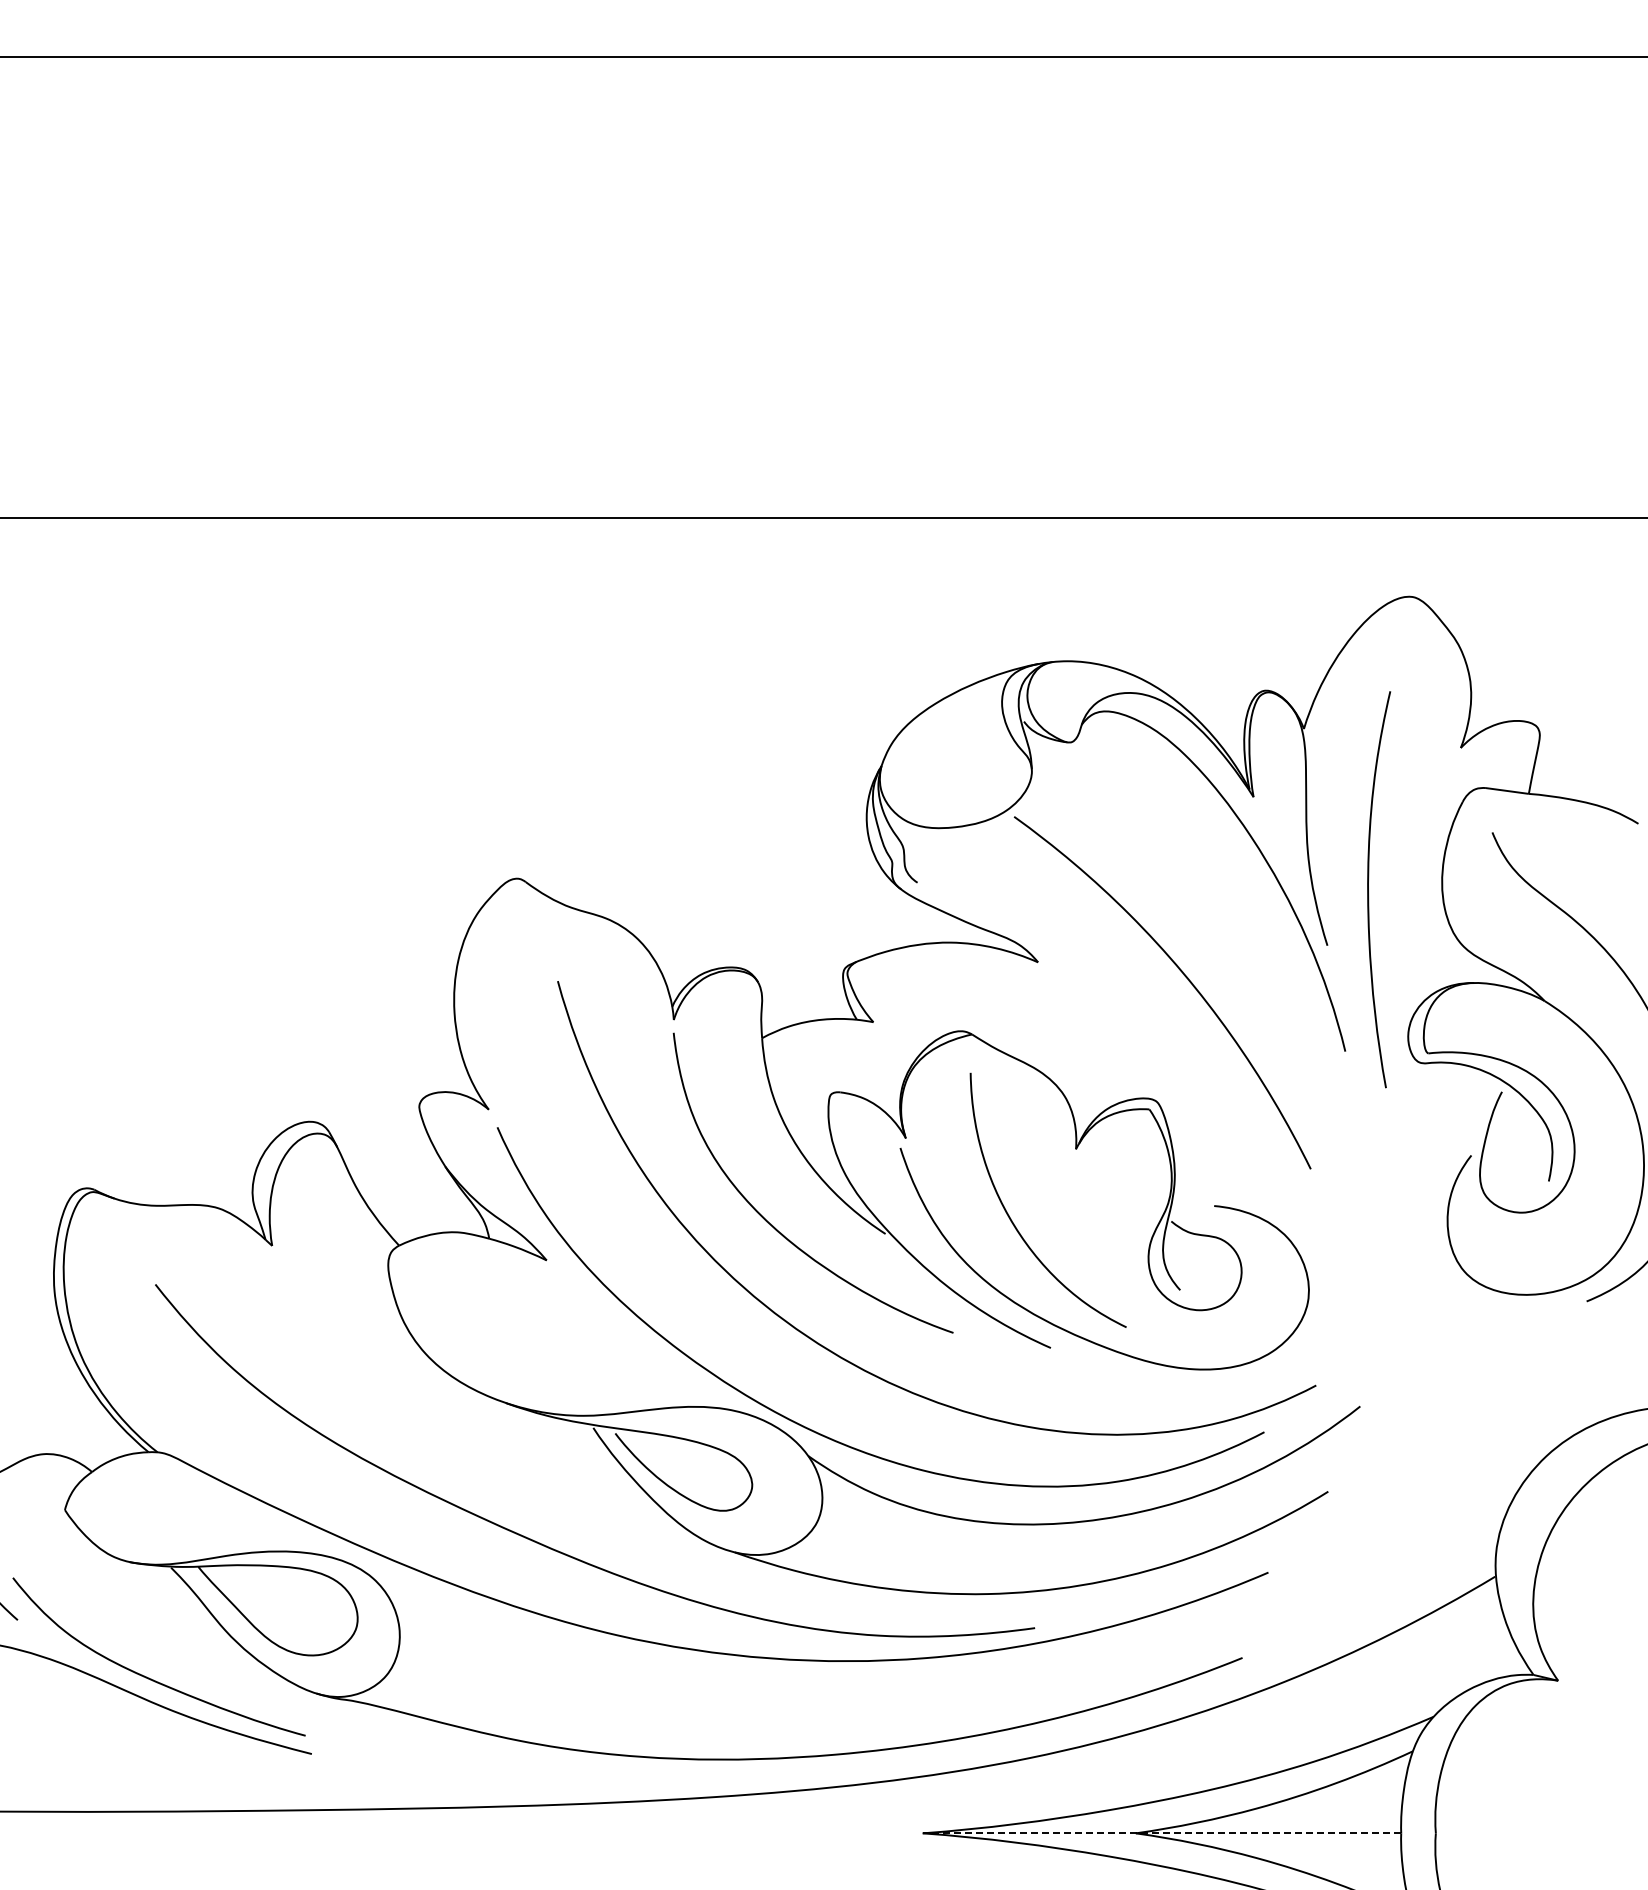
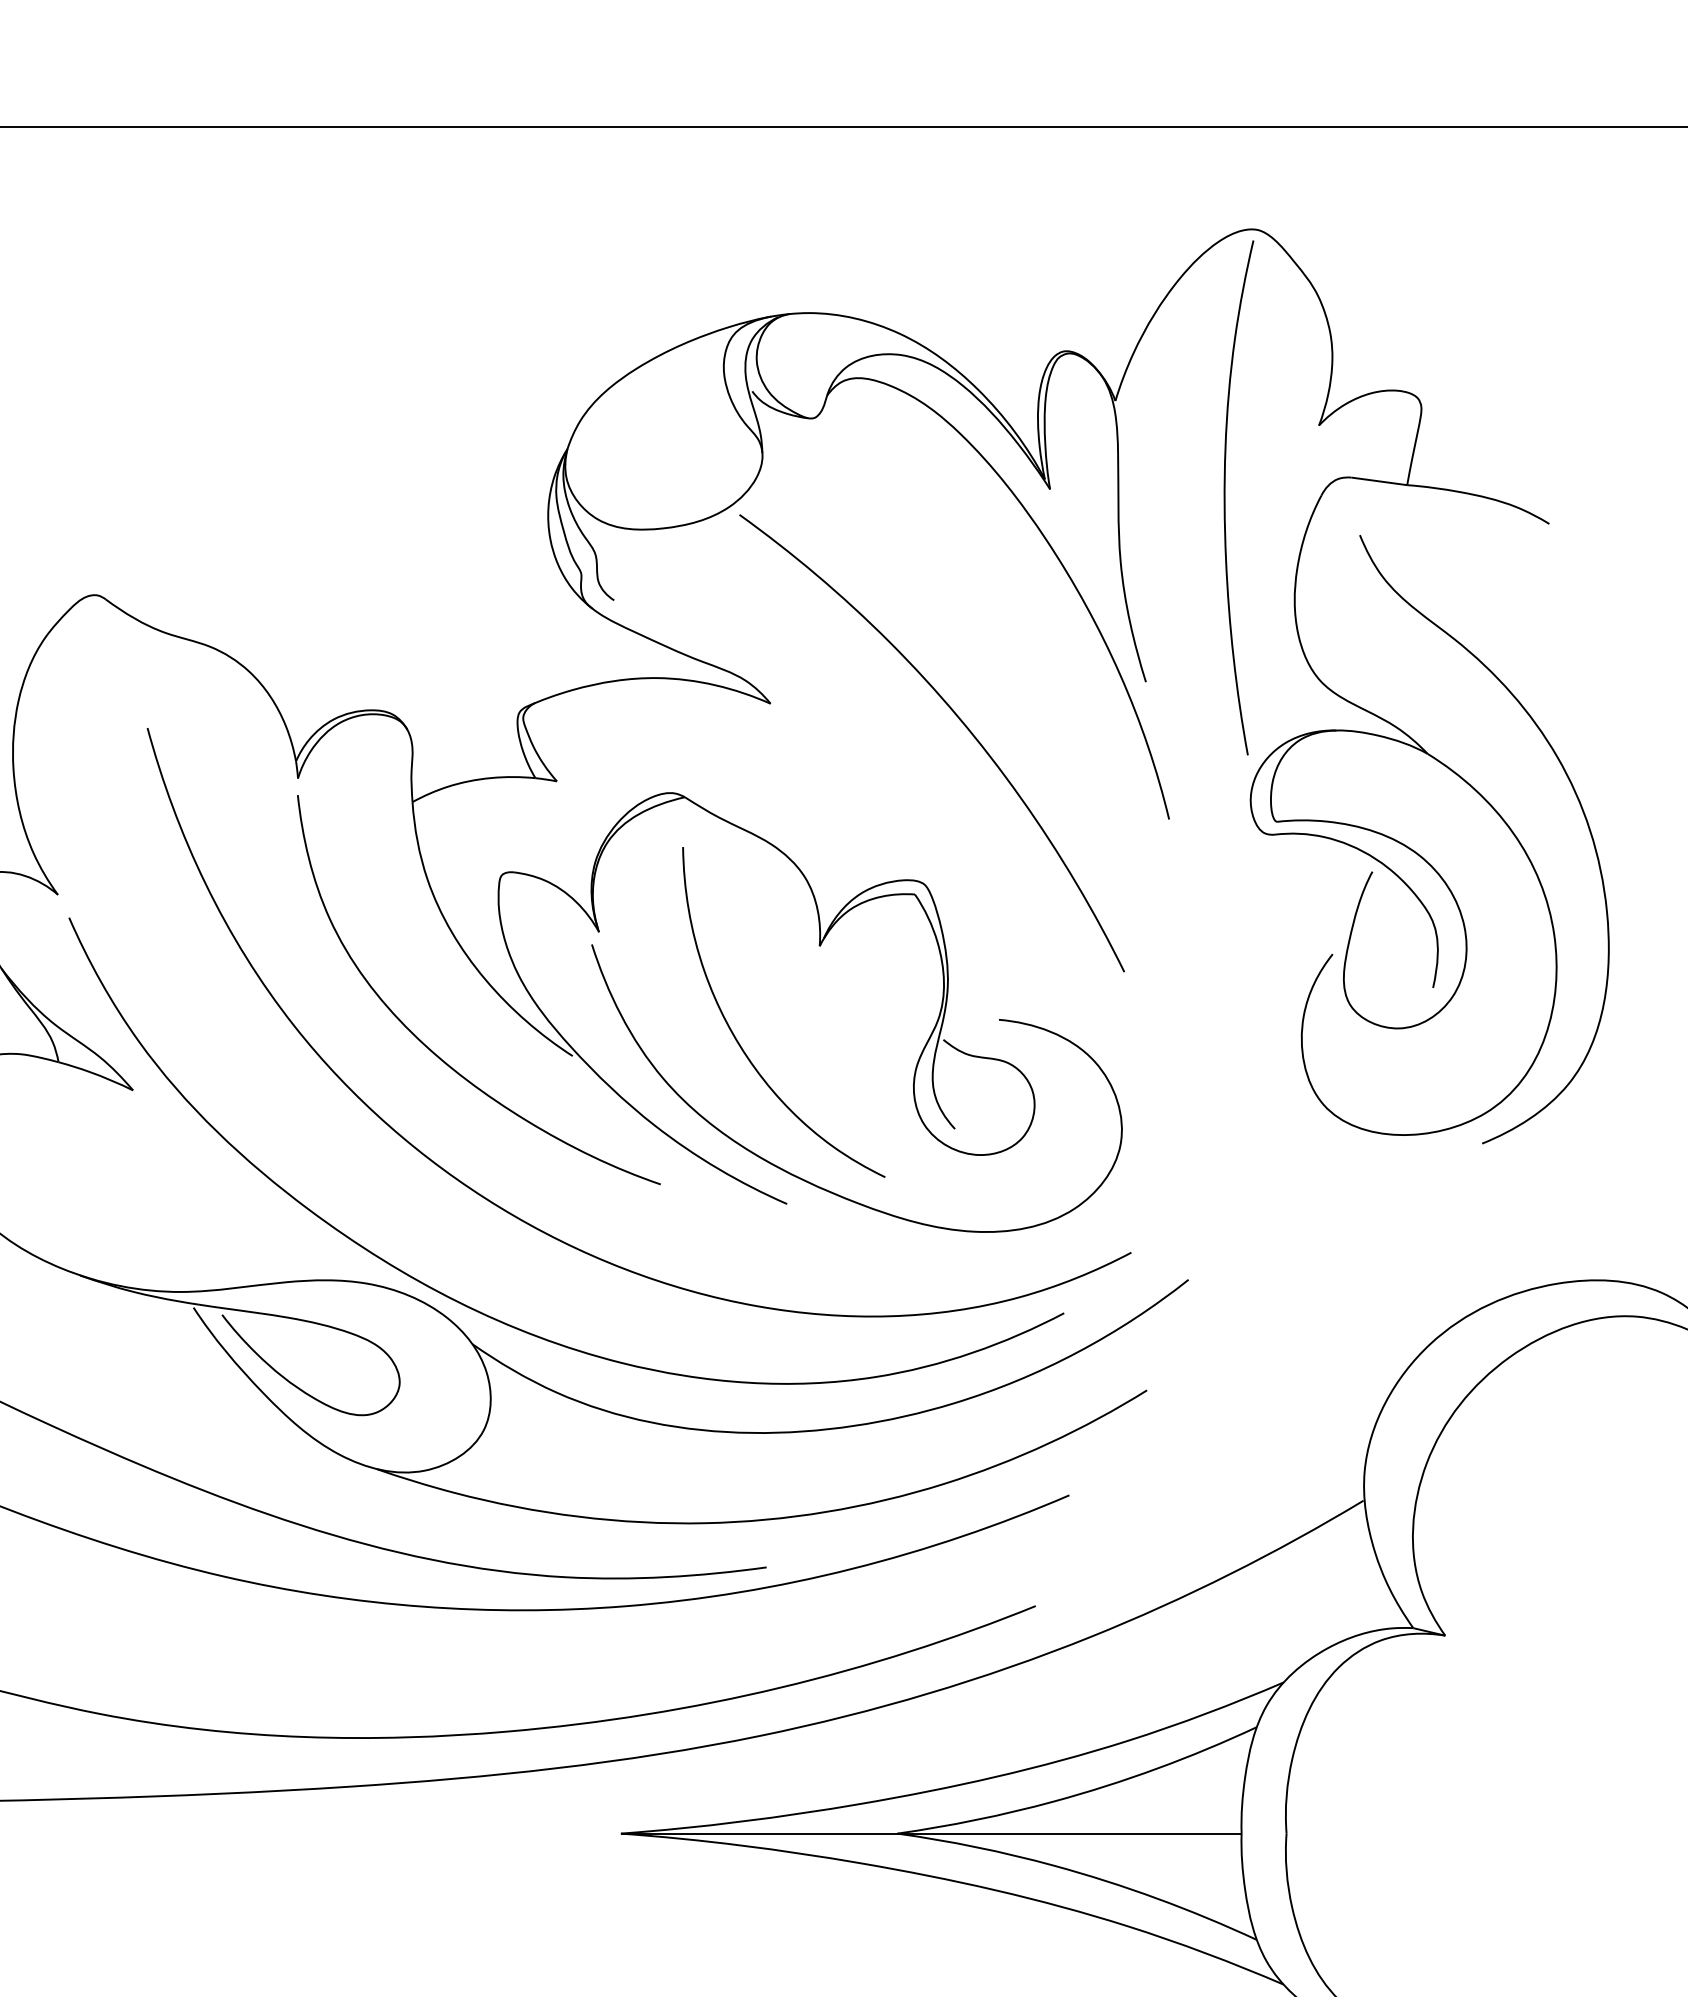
curve: (1368, 889) -> (1225, 497), moved
line: (1161, 1833) -> (930, 1833), dashed -> solid

